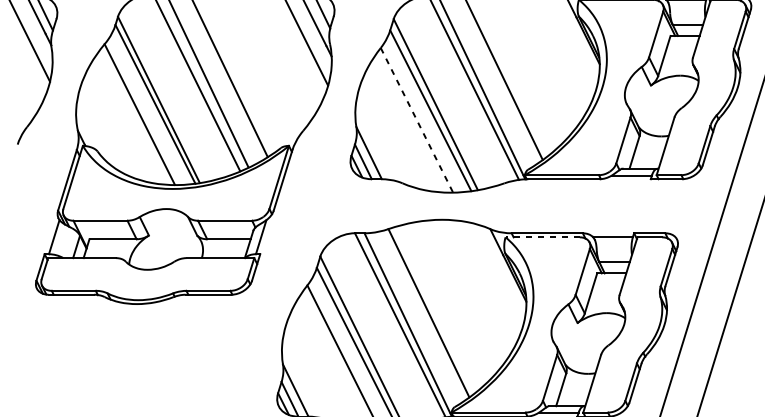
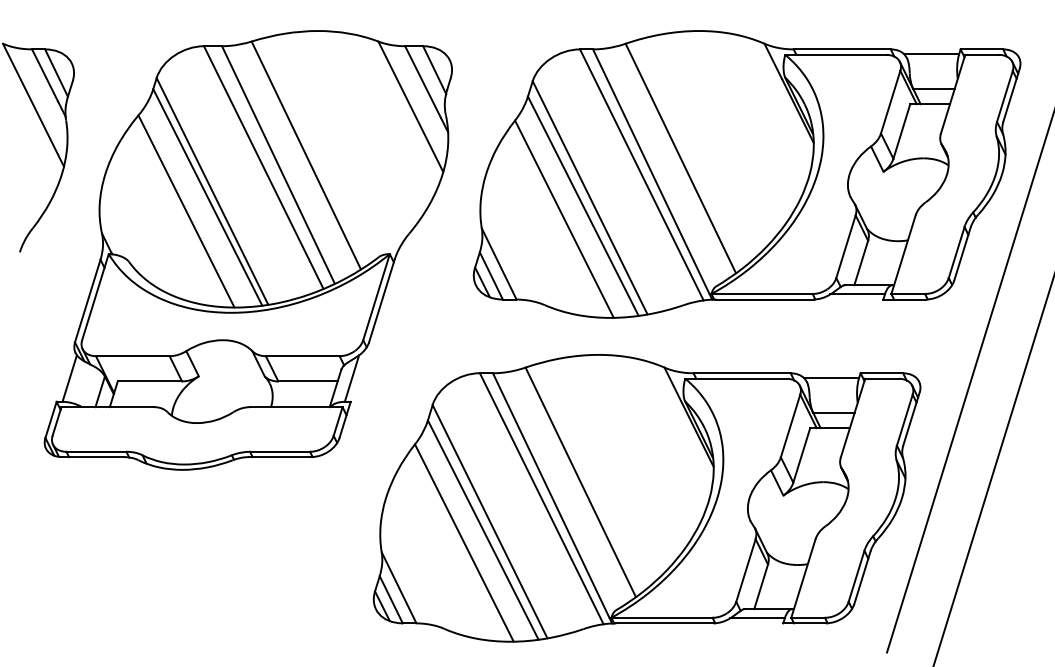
line: (417, 120) -> (564, 219), dashed -> solid
line: (542, 237) -> (735, 378), dashed -> solid

